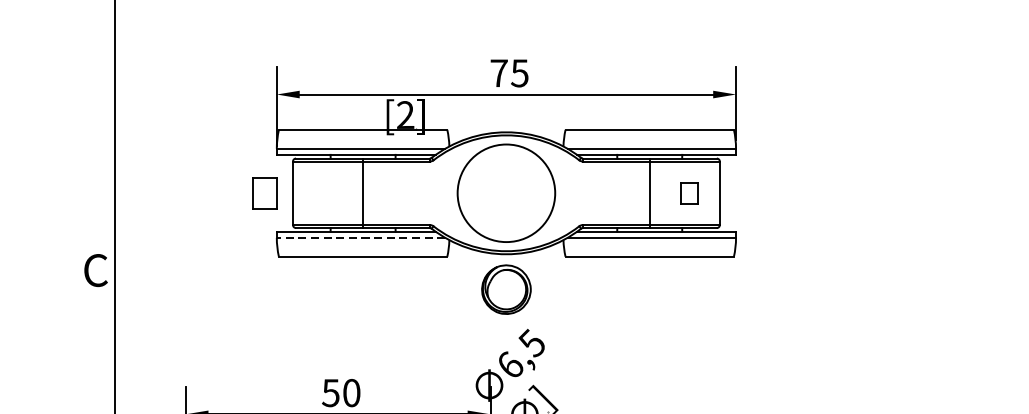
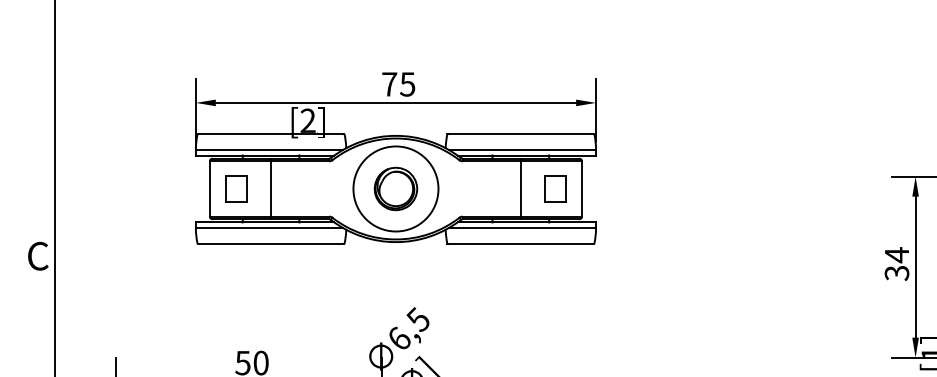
part: (264, 192) -> (236, 188), moved
part: (689, 192) -> (555, 188), size x1.43
line: (360, 237) -> (268, 227), dashed -> solid
part: (505, 289) -> (395, 188), moved

